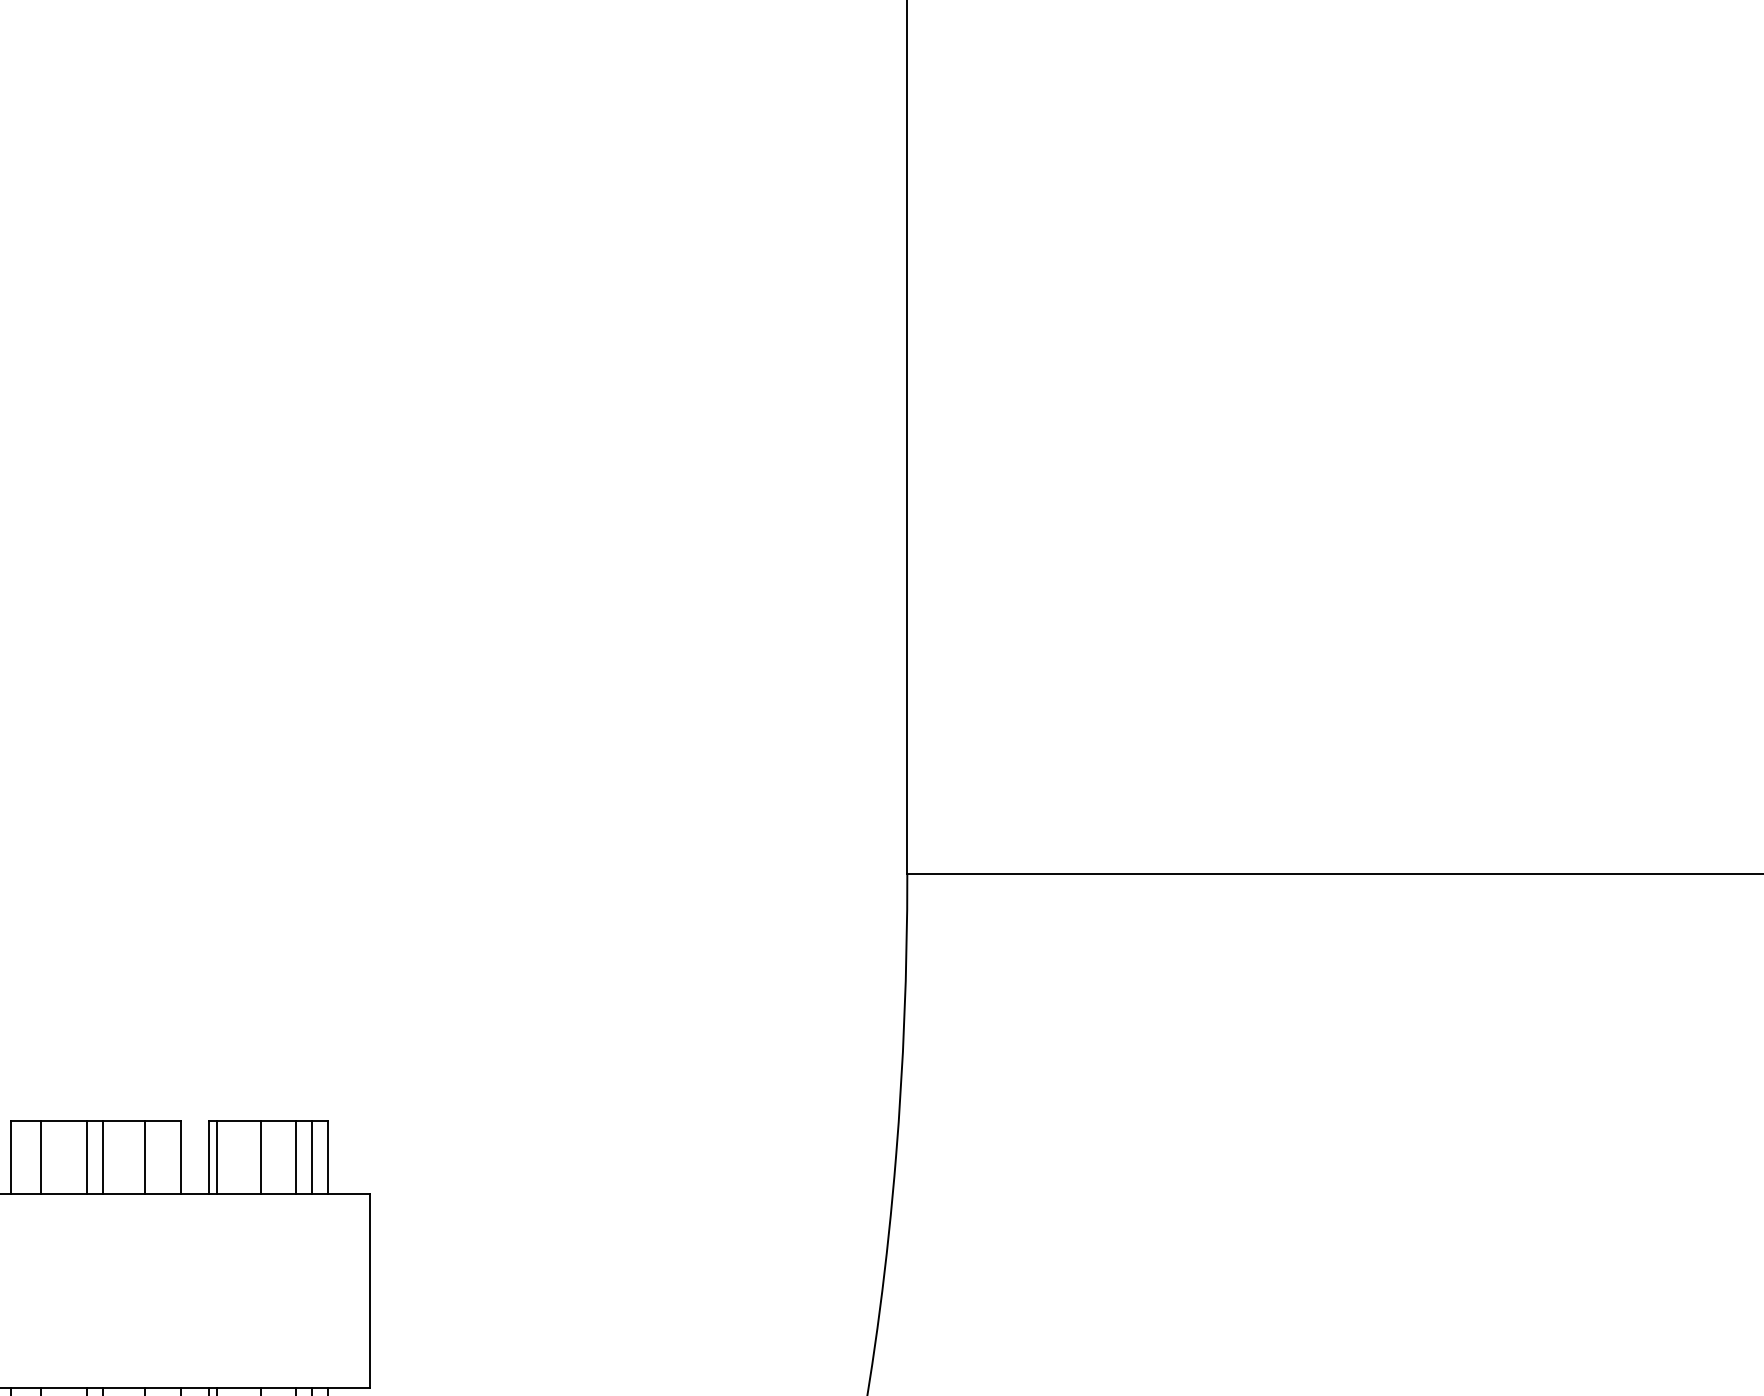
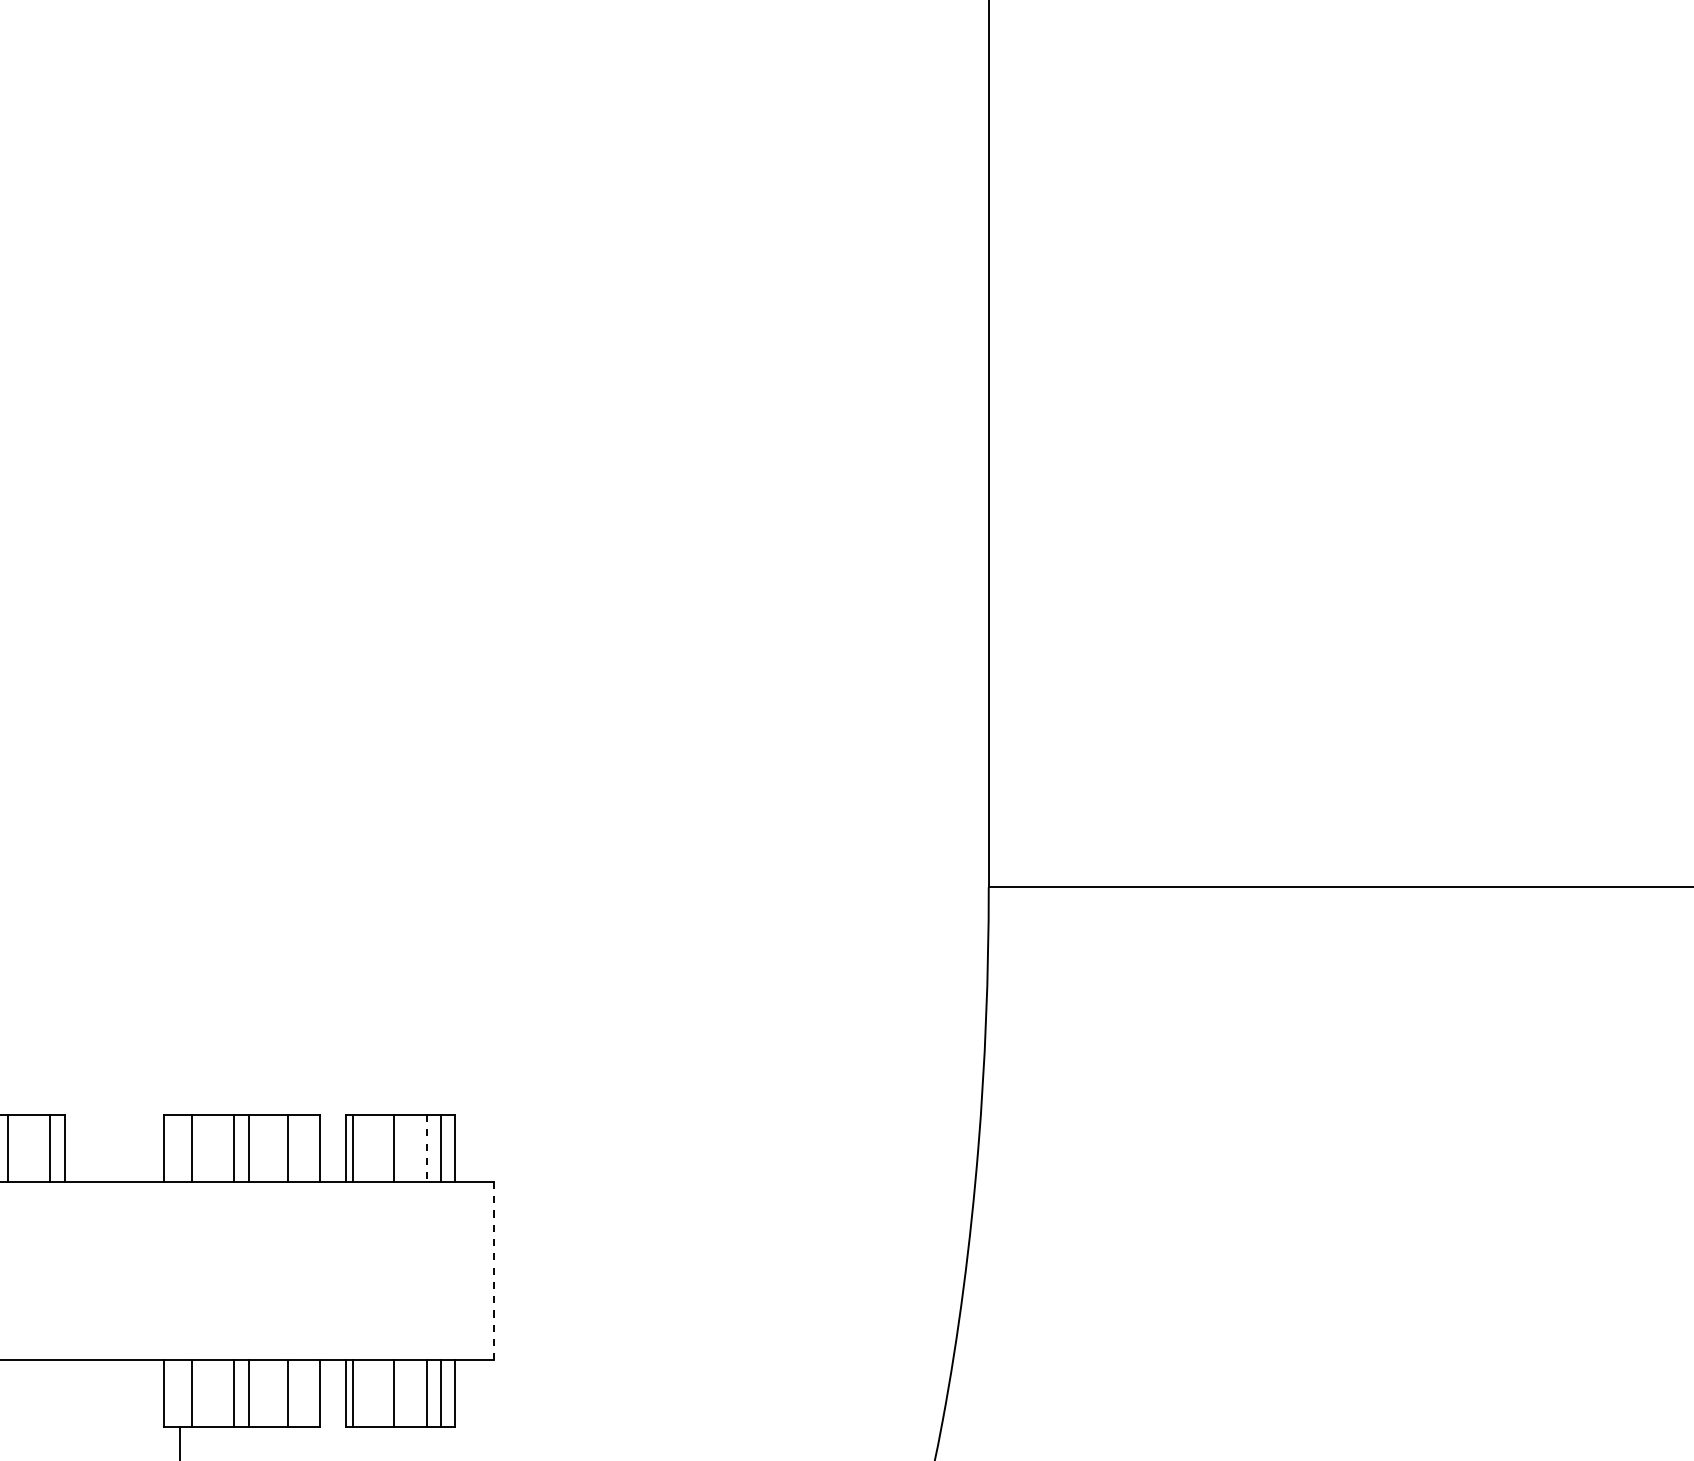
line: (296, 1157) -> (426, 1148), solid -> dashed
line: (369, 1291) -> (493, 1271), solid -> dashed

